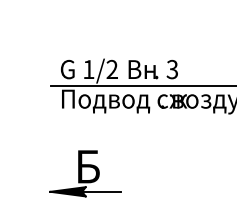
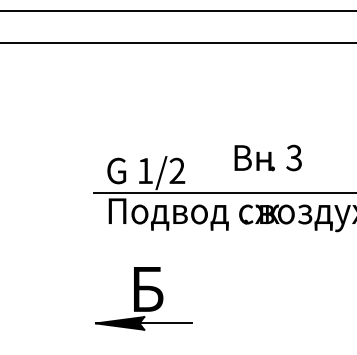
text: (152, 69) -> (267, 157), moved
part: (85, 173) -> (143, 298), moved

